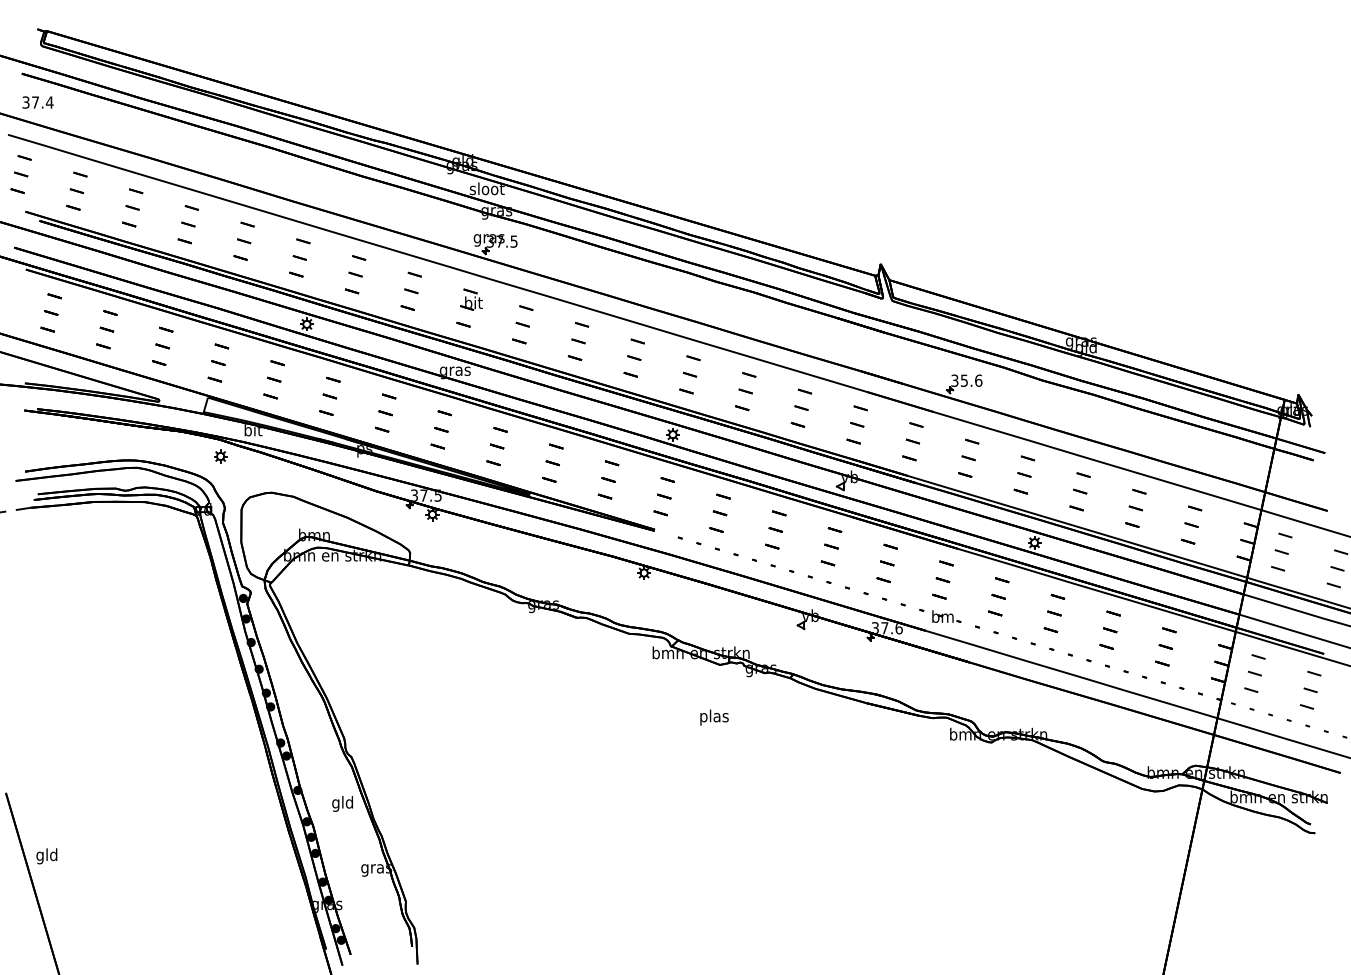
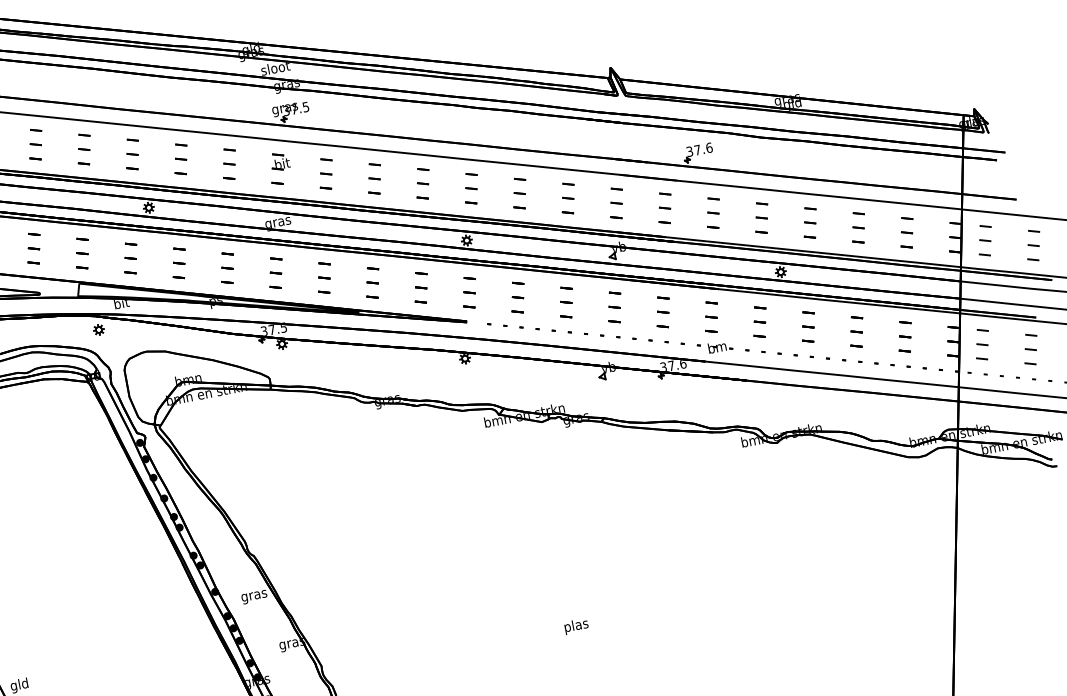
text: (963, 380) -> (696, 150), 35.6 -> 37.6
text: (714, 717) -> (576, 626), moved
text: (342, 803) -> (253, 595), gld -> gras

